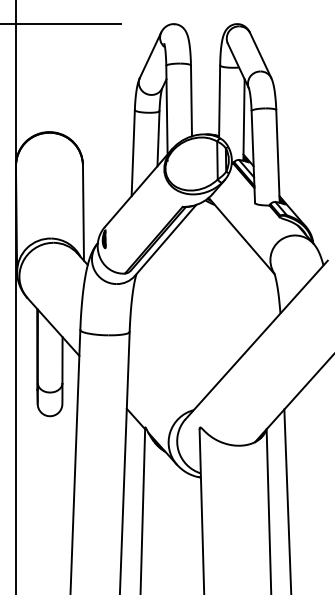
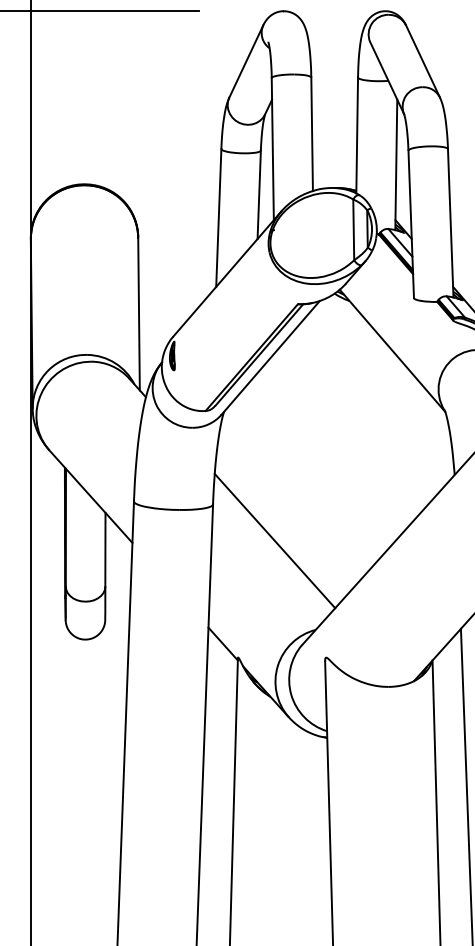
line: (167, 354) -> (273, 540), added

